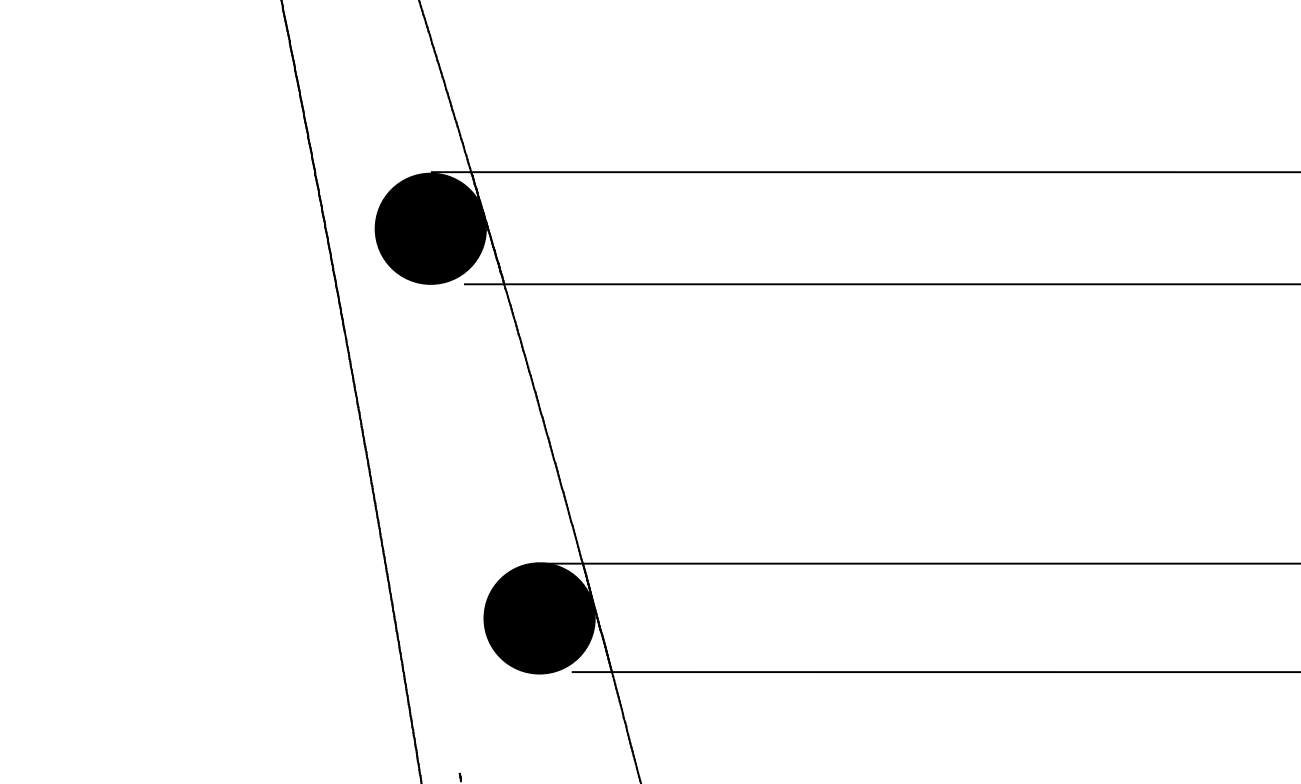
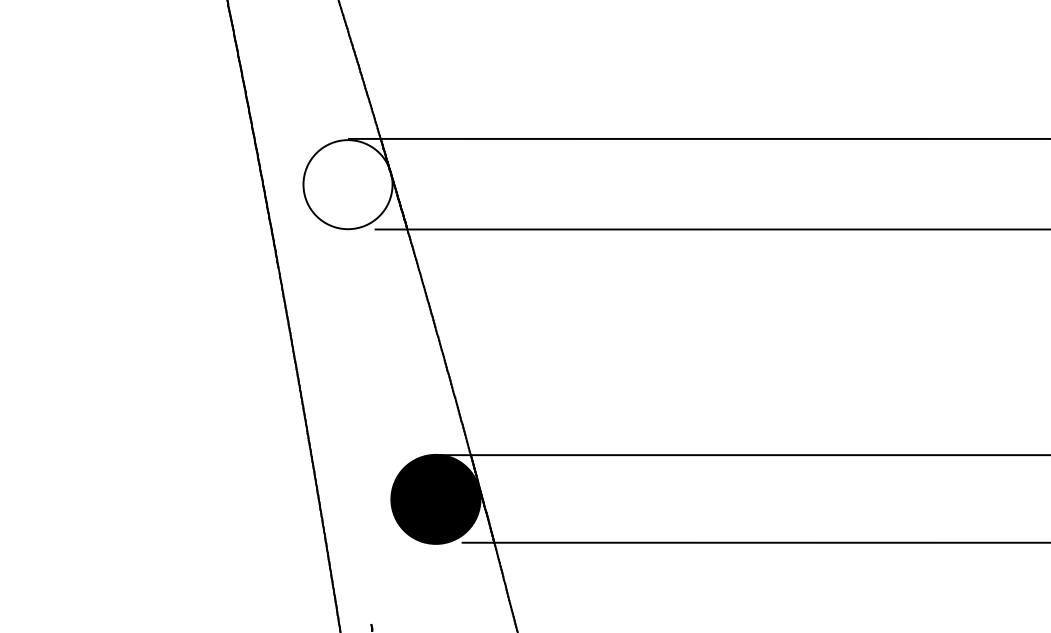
fill: (430, 228) -> (347, 184), removed

